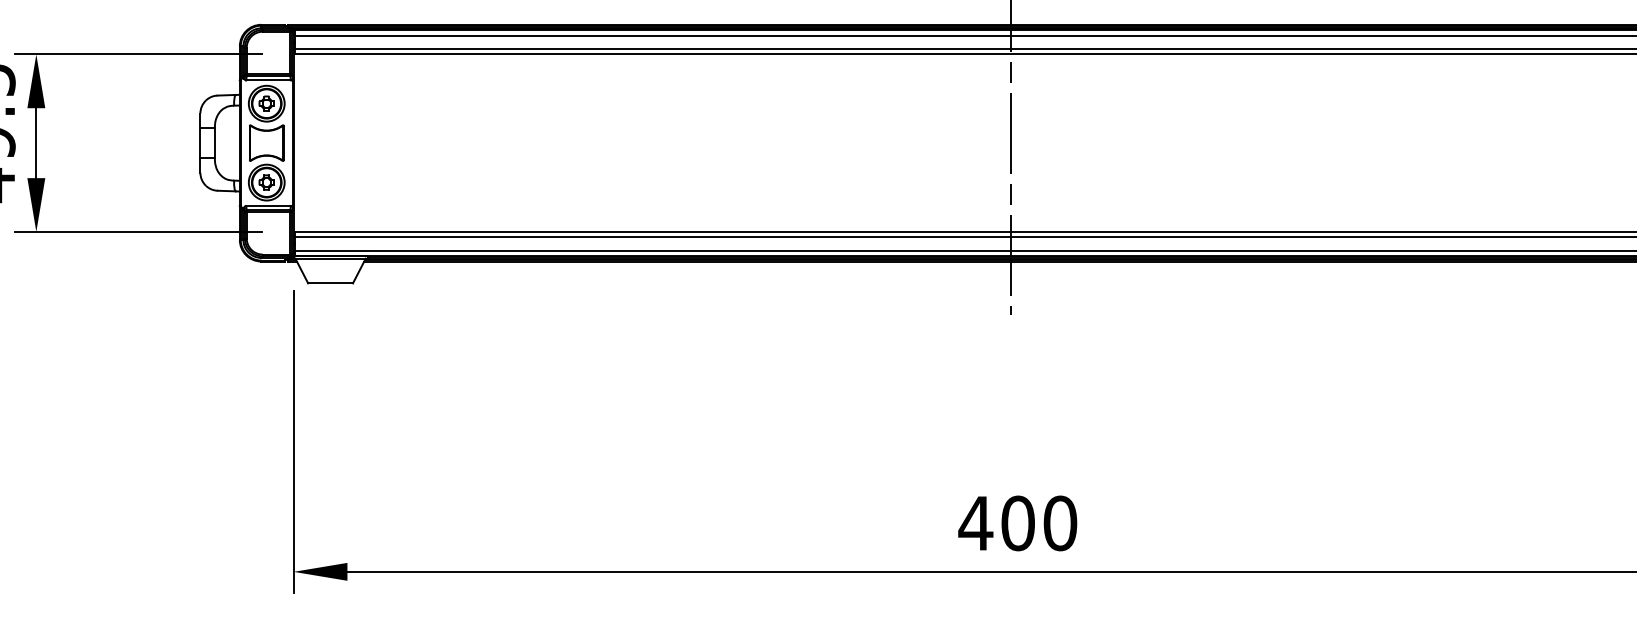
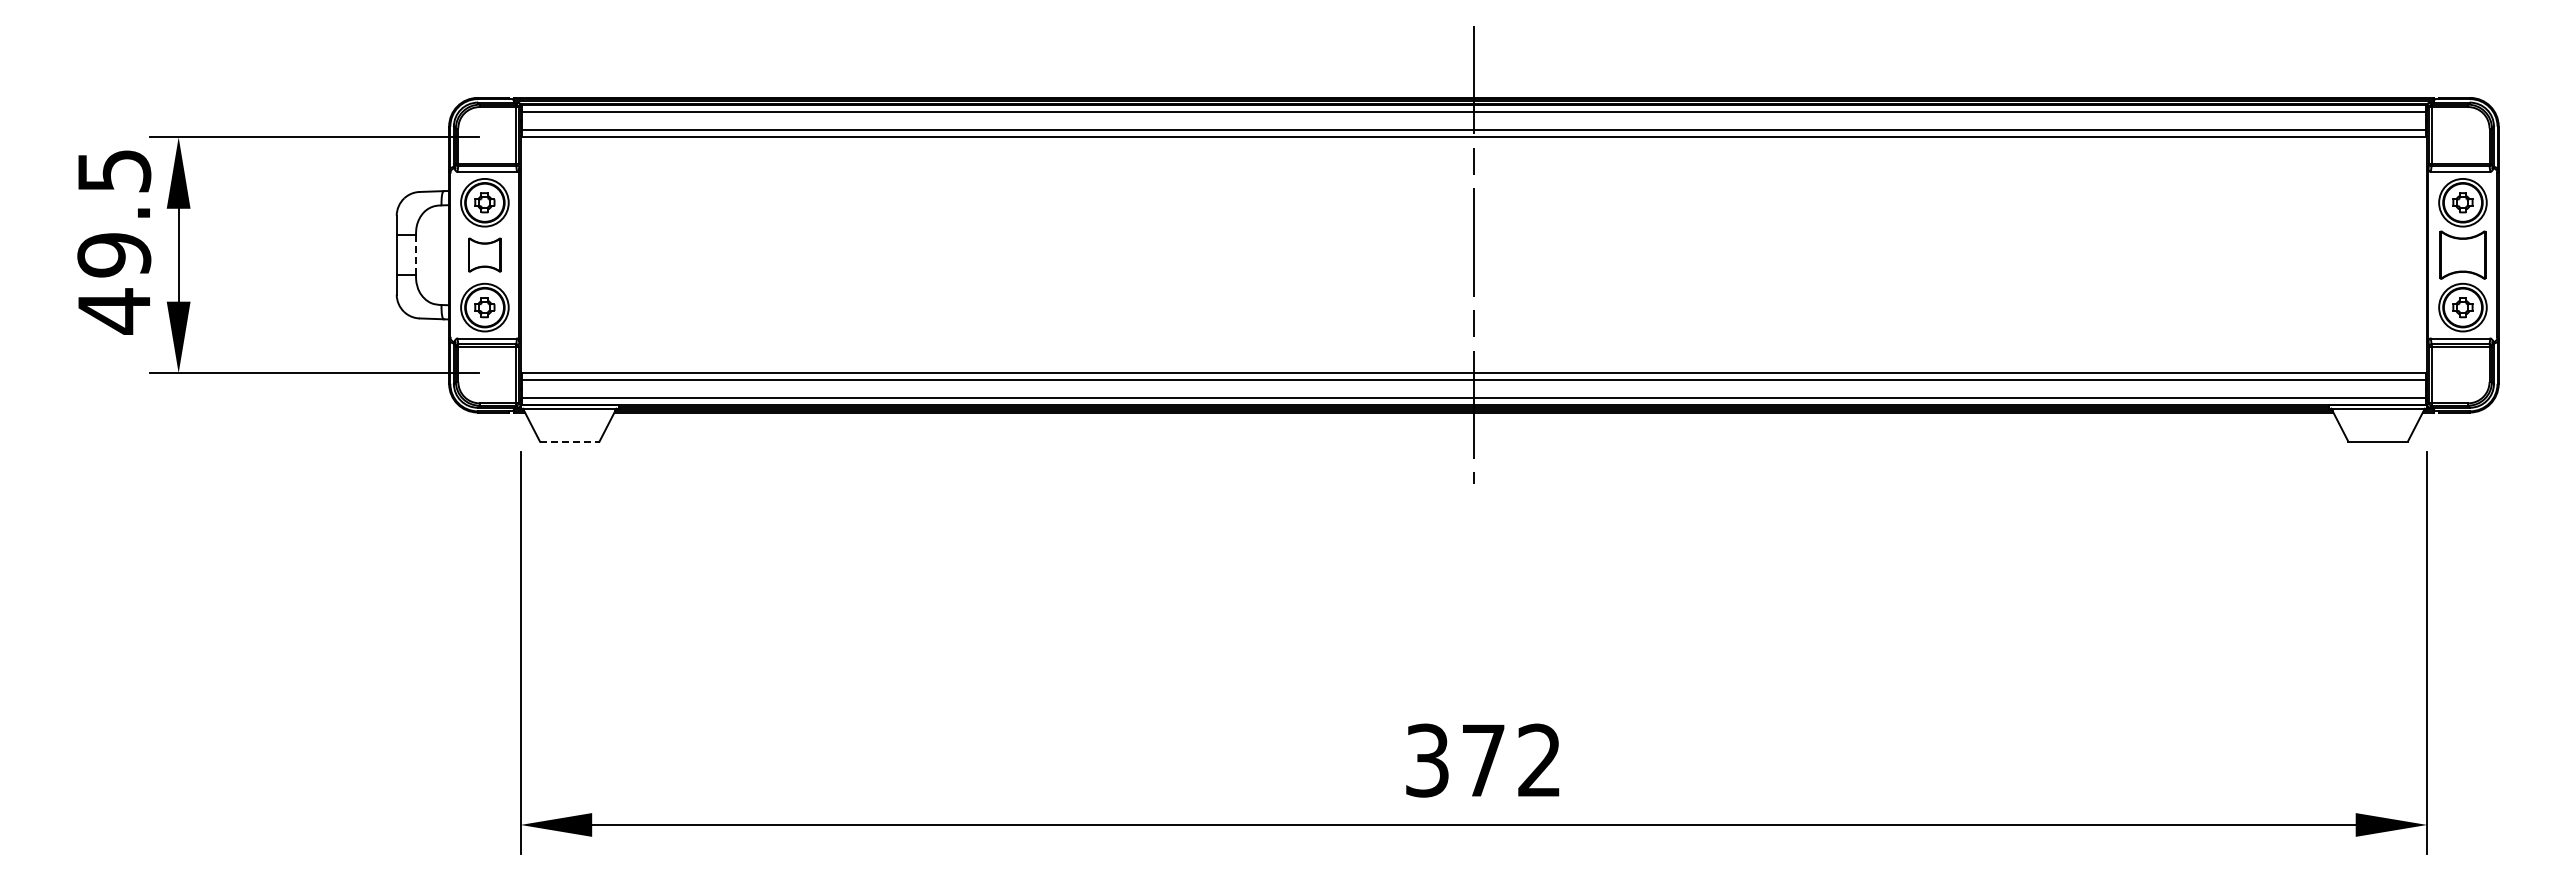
part: (266, 142) -> (484, 254), size x0.7
line: (215, 143) -> (416, 255), solid -> dashed
line: (330, 283) -> (569, 441), solid -> dashed
text: (1017, 523) -> (1482, 760), 400 -> 372

